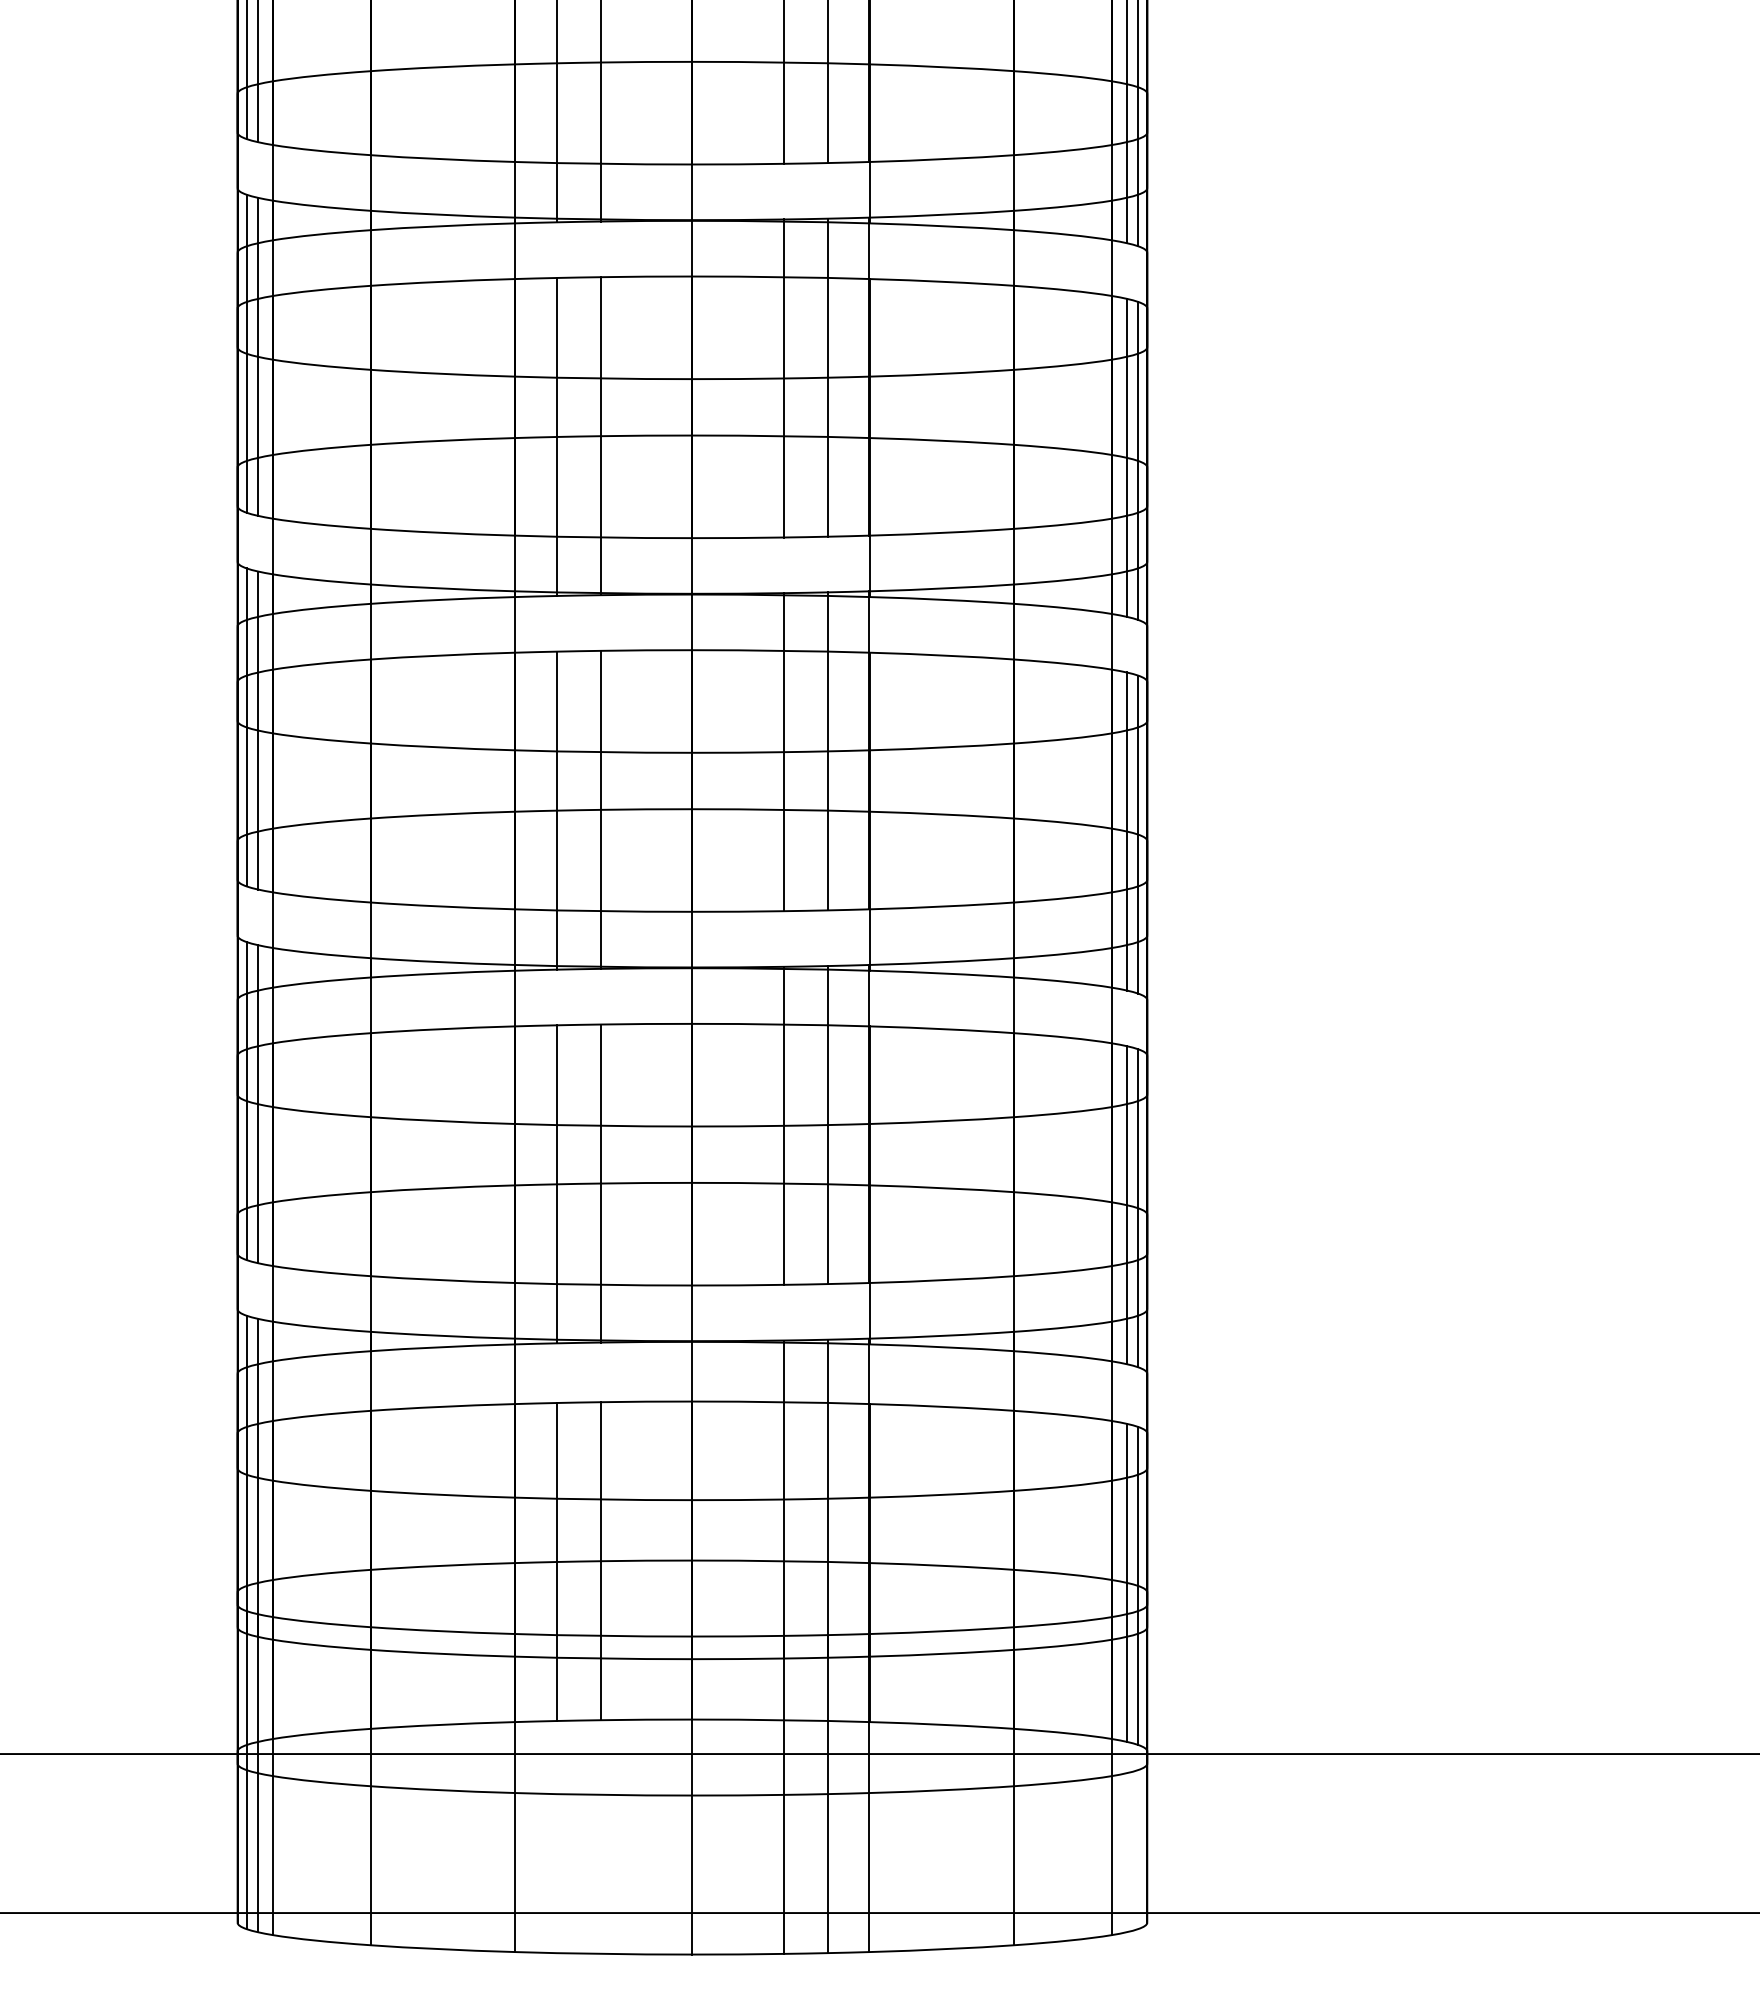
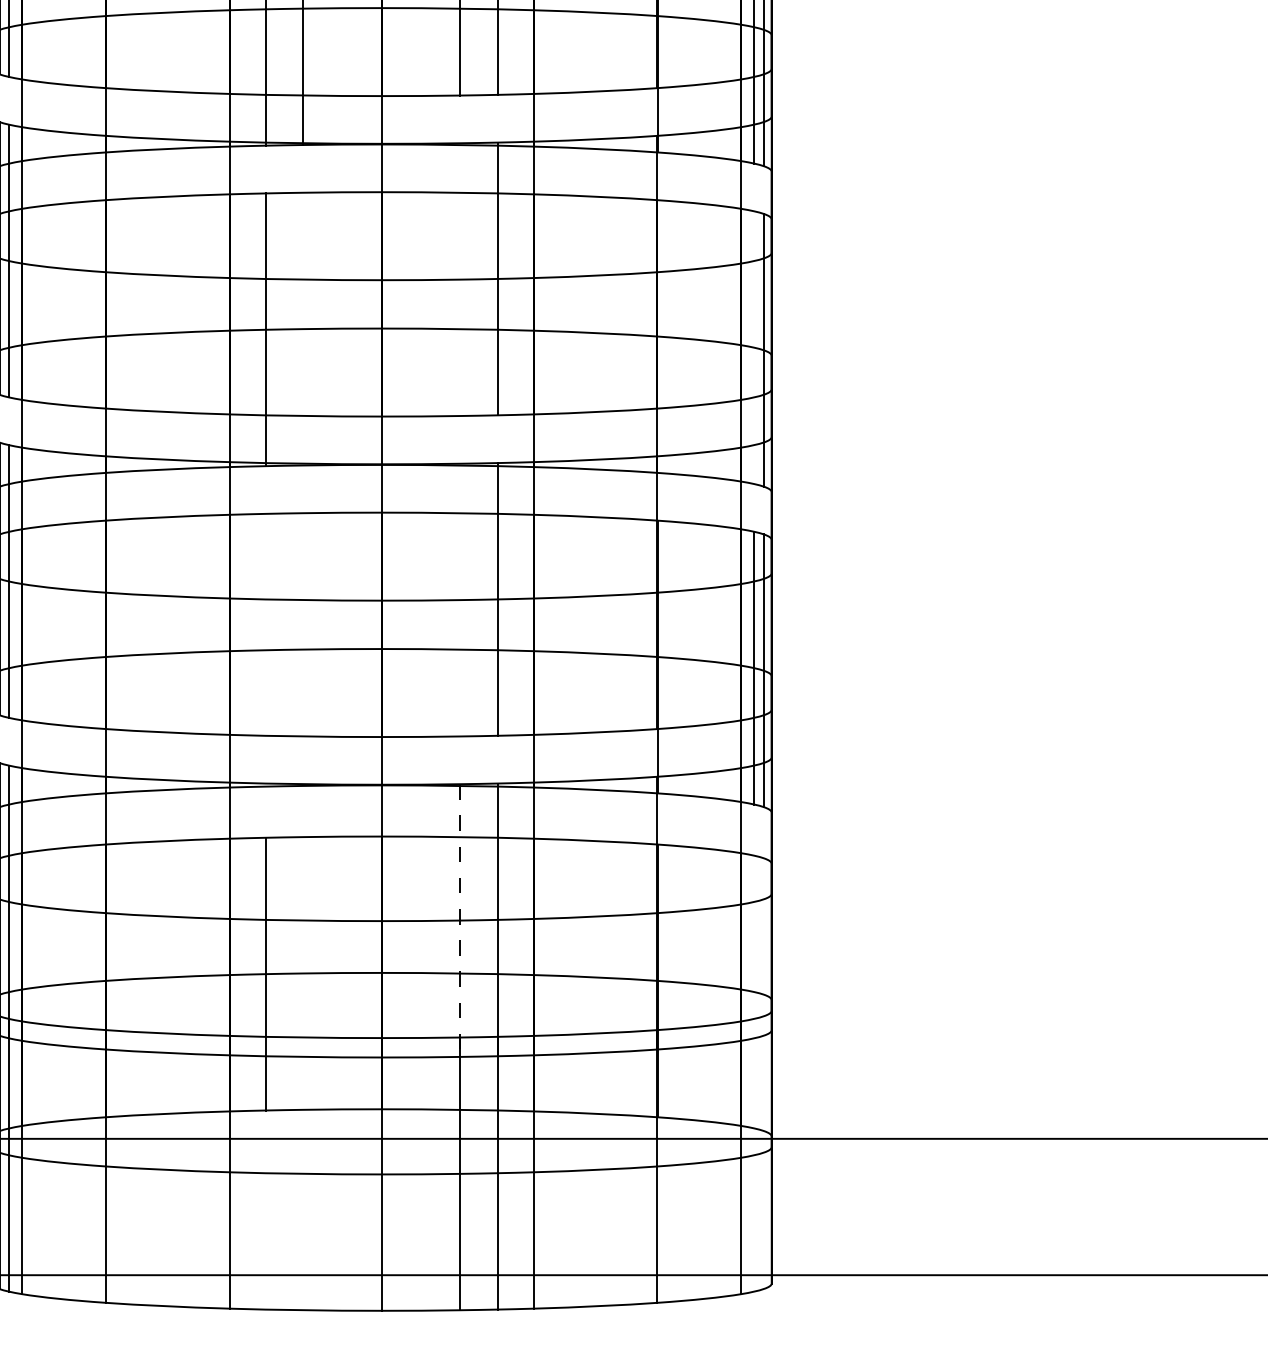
line: (784, 752) -> (460, 279), removed
line: (600, 809) -> (302, 328), removed
line: (1126, 831) -> (753, 347), removed
line: (784, 1125) -> (460, 599), removed
line: (600, 1183) -> (302, 649), removed
line: (557, 1184) -> (265, 650), removed
line: (784, 1500) -> (460, 921), solid -> dashed
line: (600, 1561) -> (302, 973), removed
line: (1126, 1582) -> (753, 991), removed
line: (1138, 1585) -> (764, 994), removed

